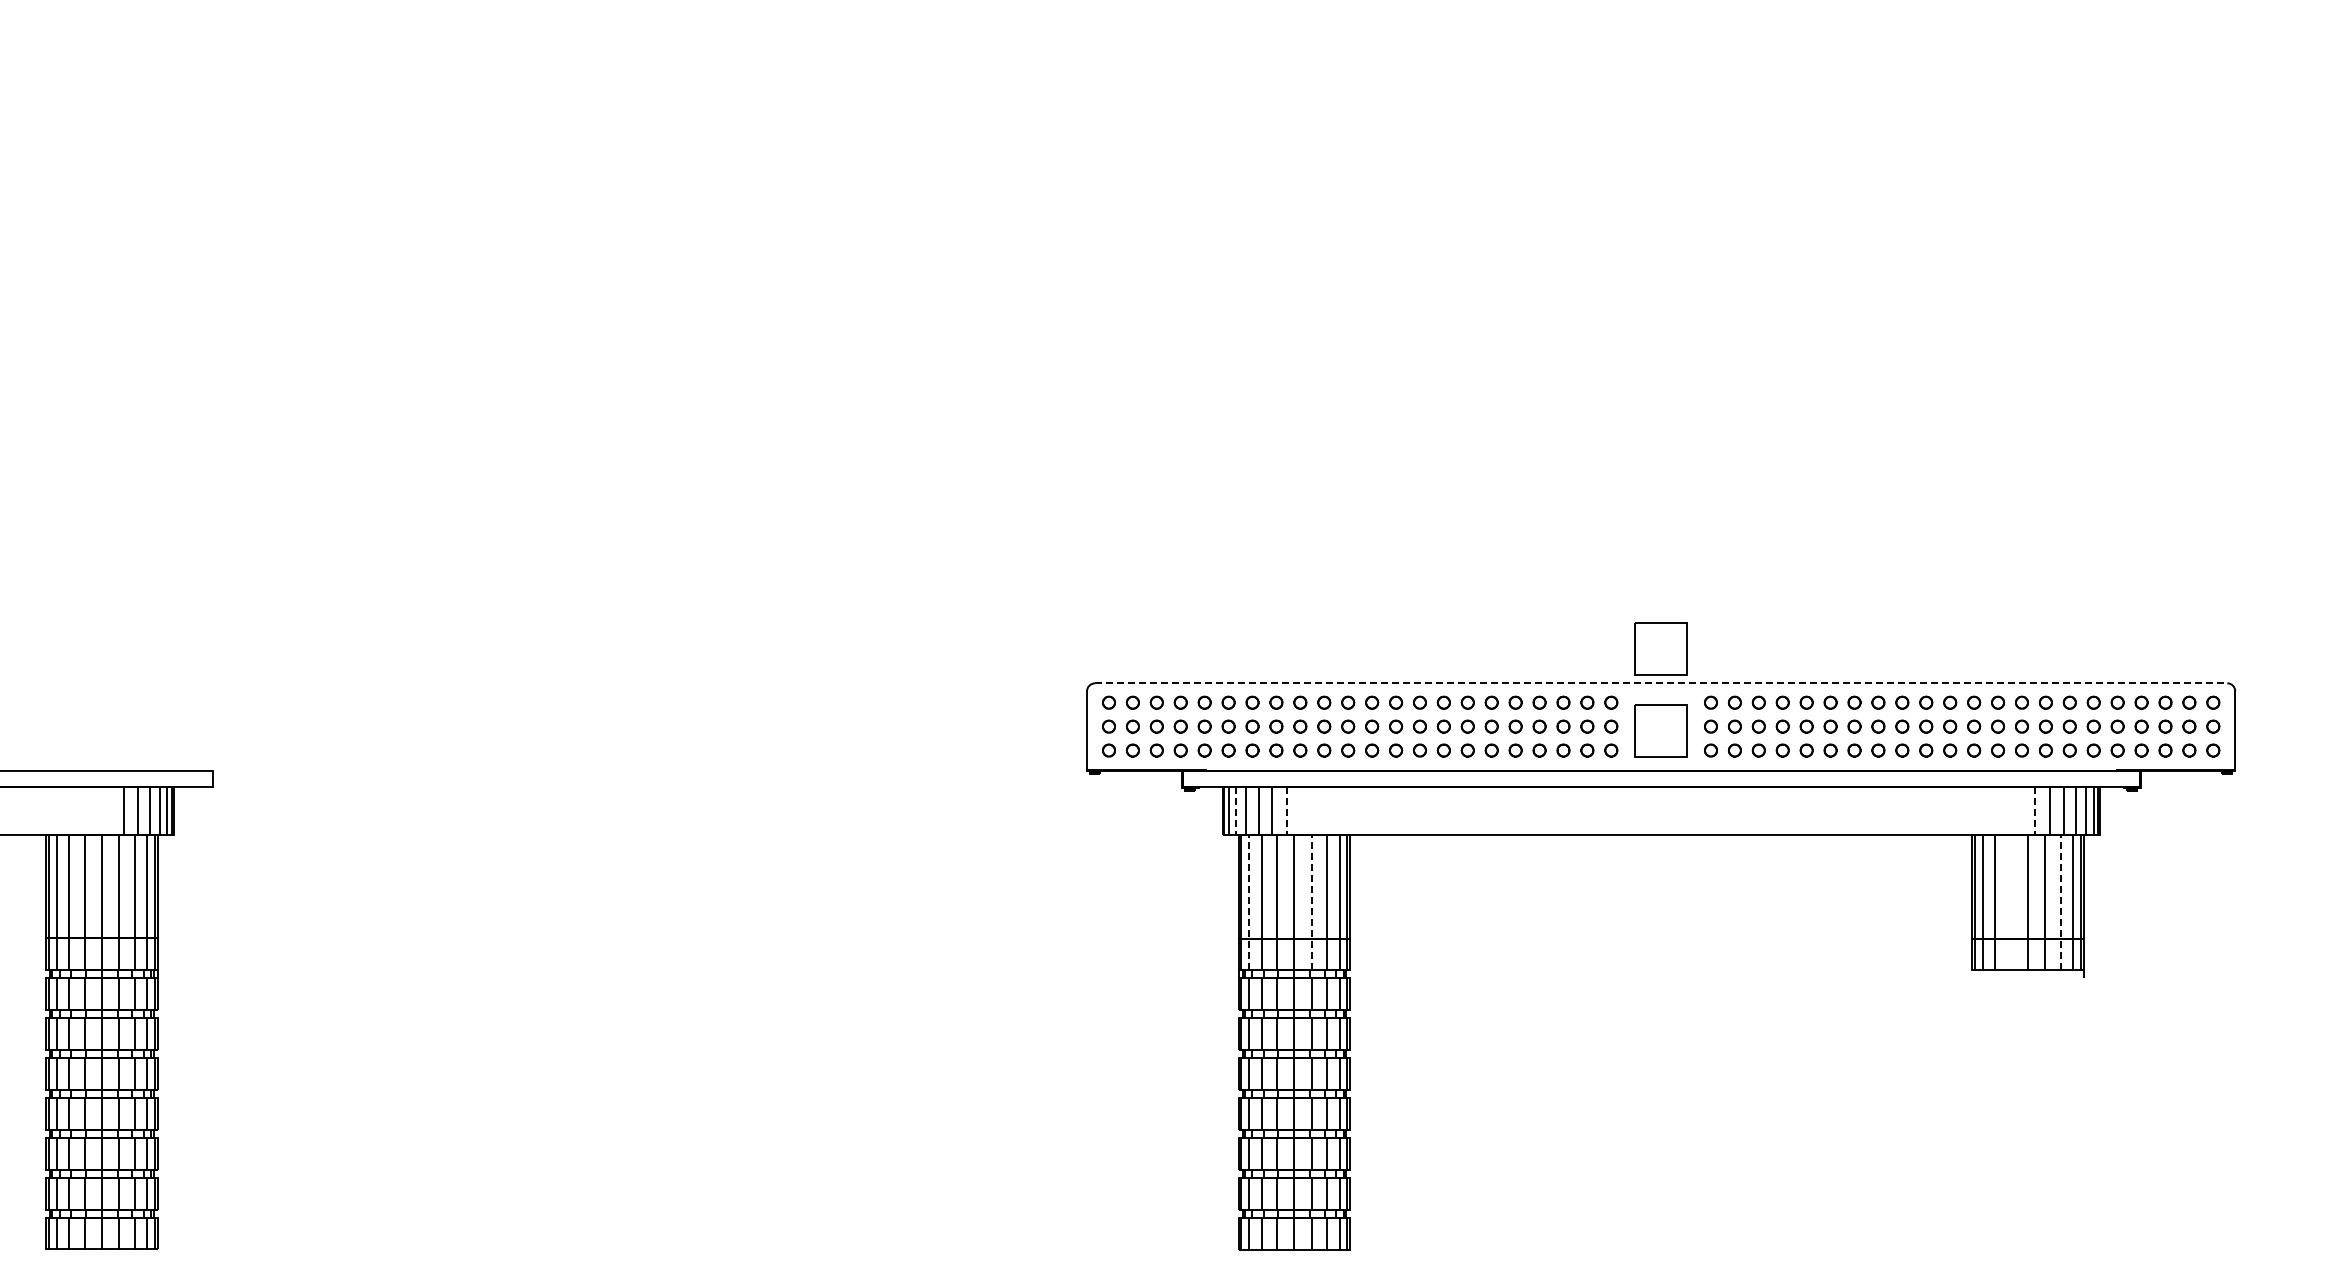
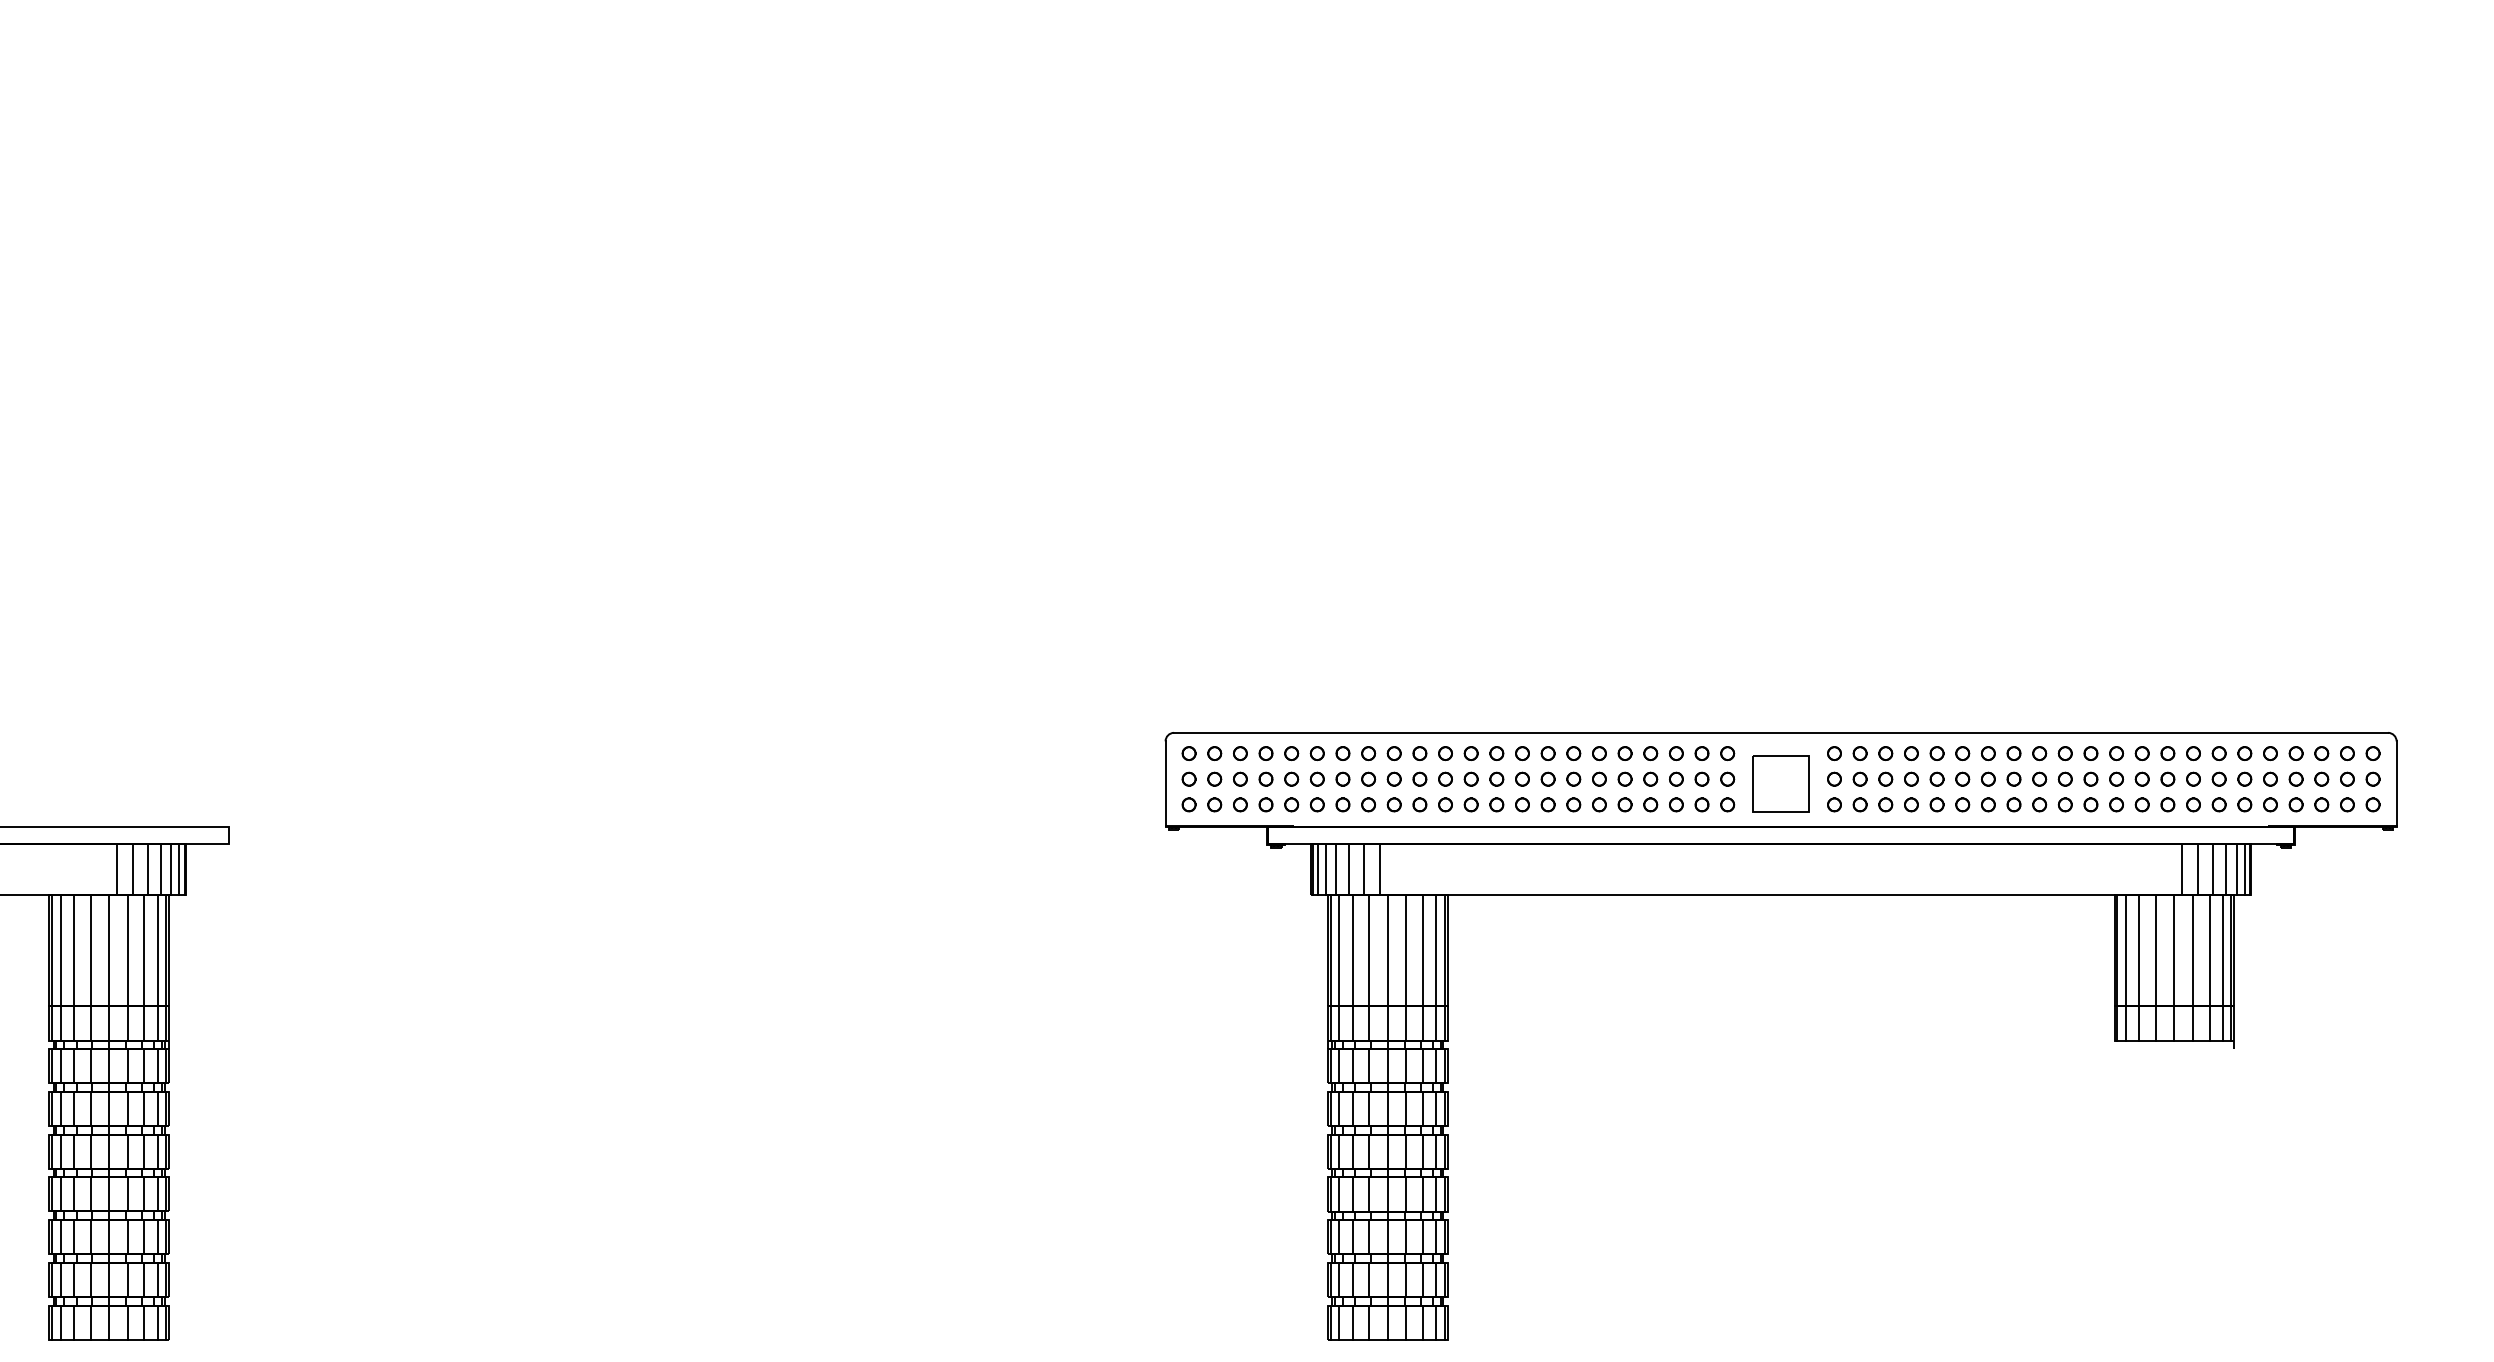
part: (1660, 648) -> (1780, 695), removed
line: (1661, 683) -> (1781, 732), dashed -> solid
line: (109, 810) -> (117, 869), added
line: (1236, 810) -> (1325, 869), dashed -> solid
line: (1286, 810) -> (1379, 869), dashed -> solid
line: (2035, 810) -> (2182, 869), dashed -> solid
line: (1249, 902) -> (1339, 967), dashed -> solid
line: (1311, 902) -> (1406, 967), dashed -> solid
line: (2010, 902) -> (2155, 967), added
line: (2060, 902) -> (2209, 967), dashed -> solid

